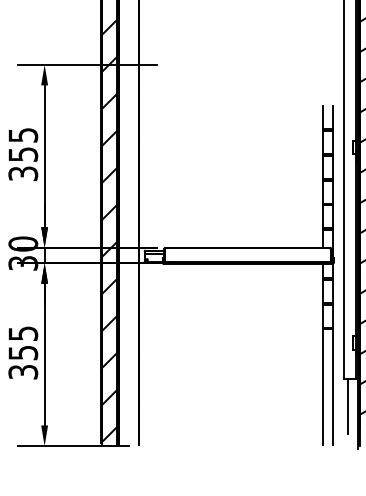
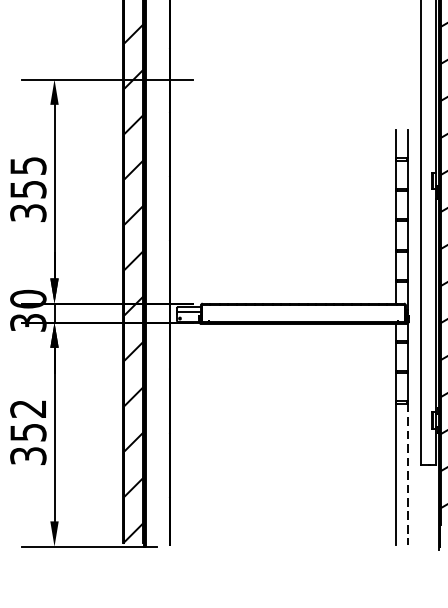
text: (23, 333) -> (28, 408), 355 -> 352
line: (333, 387) -> (408, 474), solid -> dashed
line: (348, 406) -> (426, 498), removed

